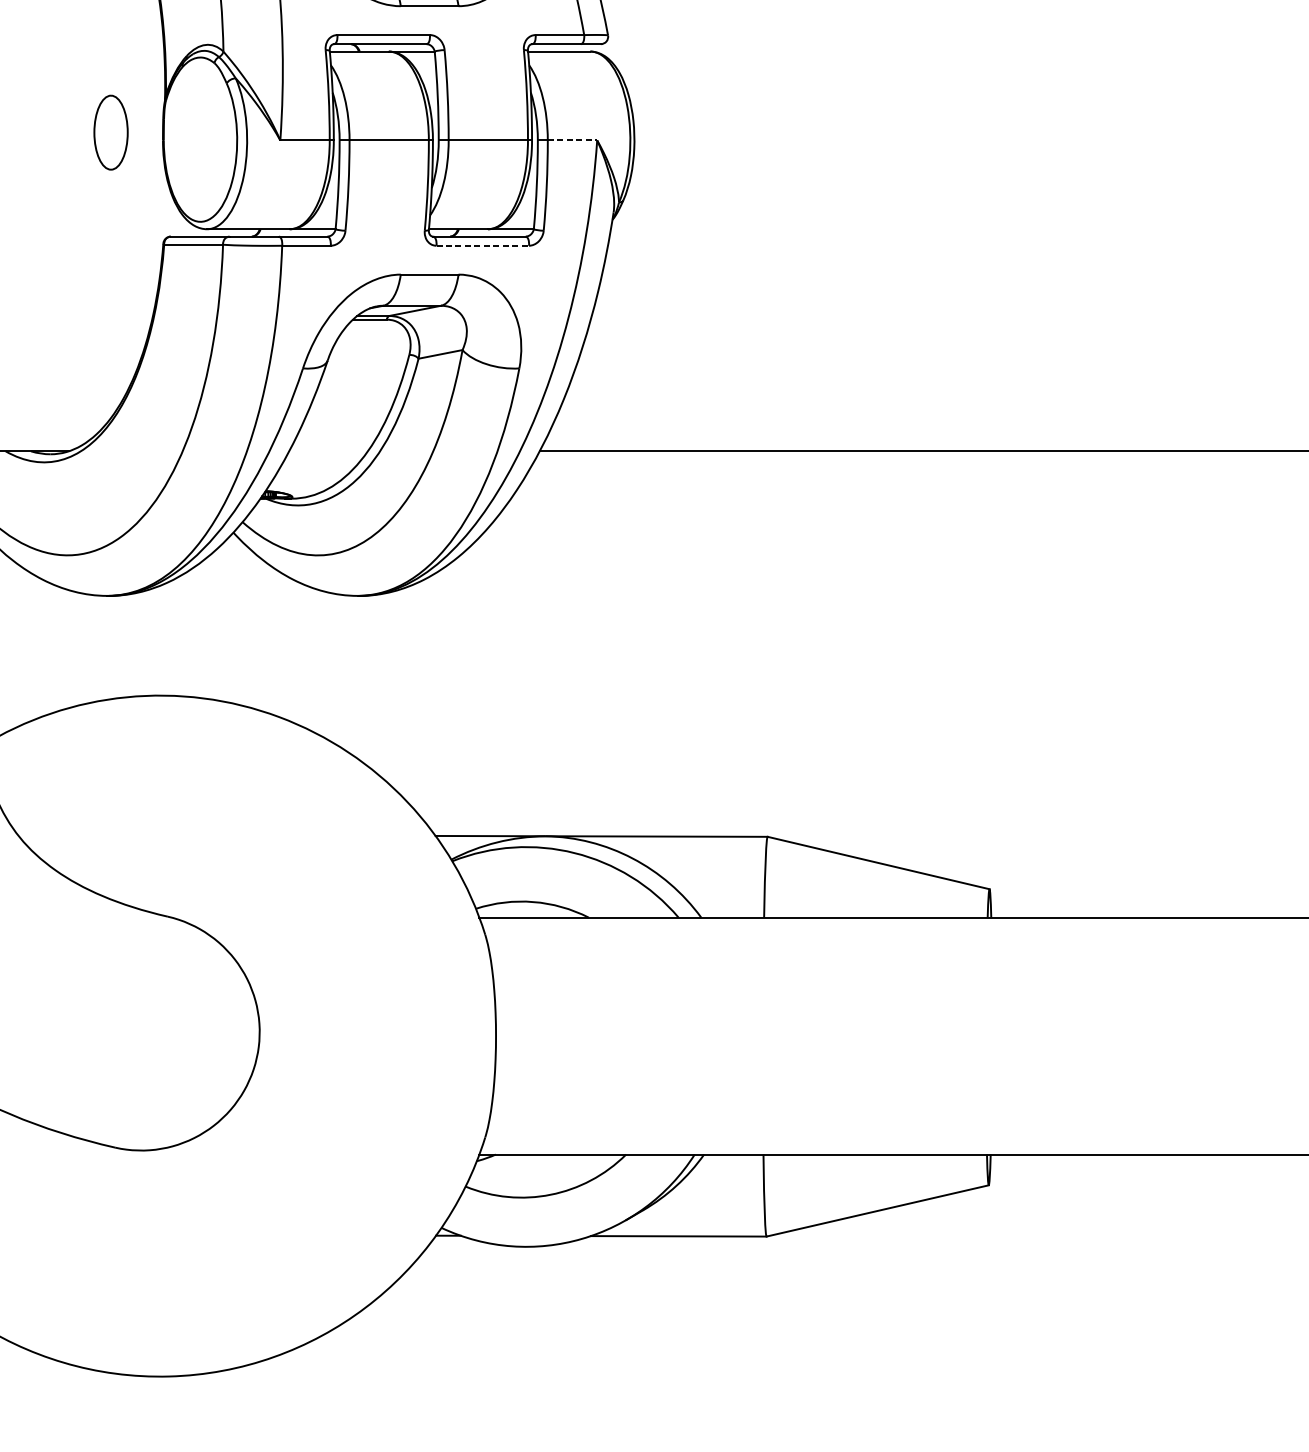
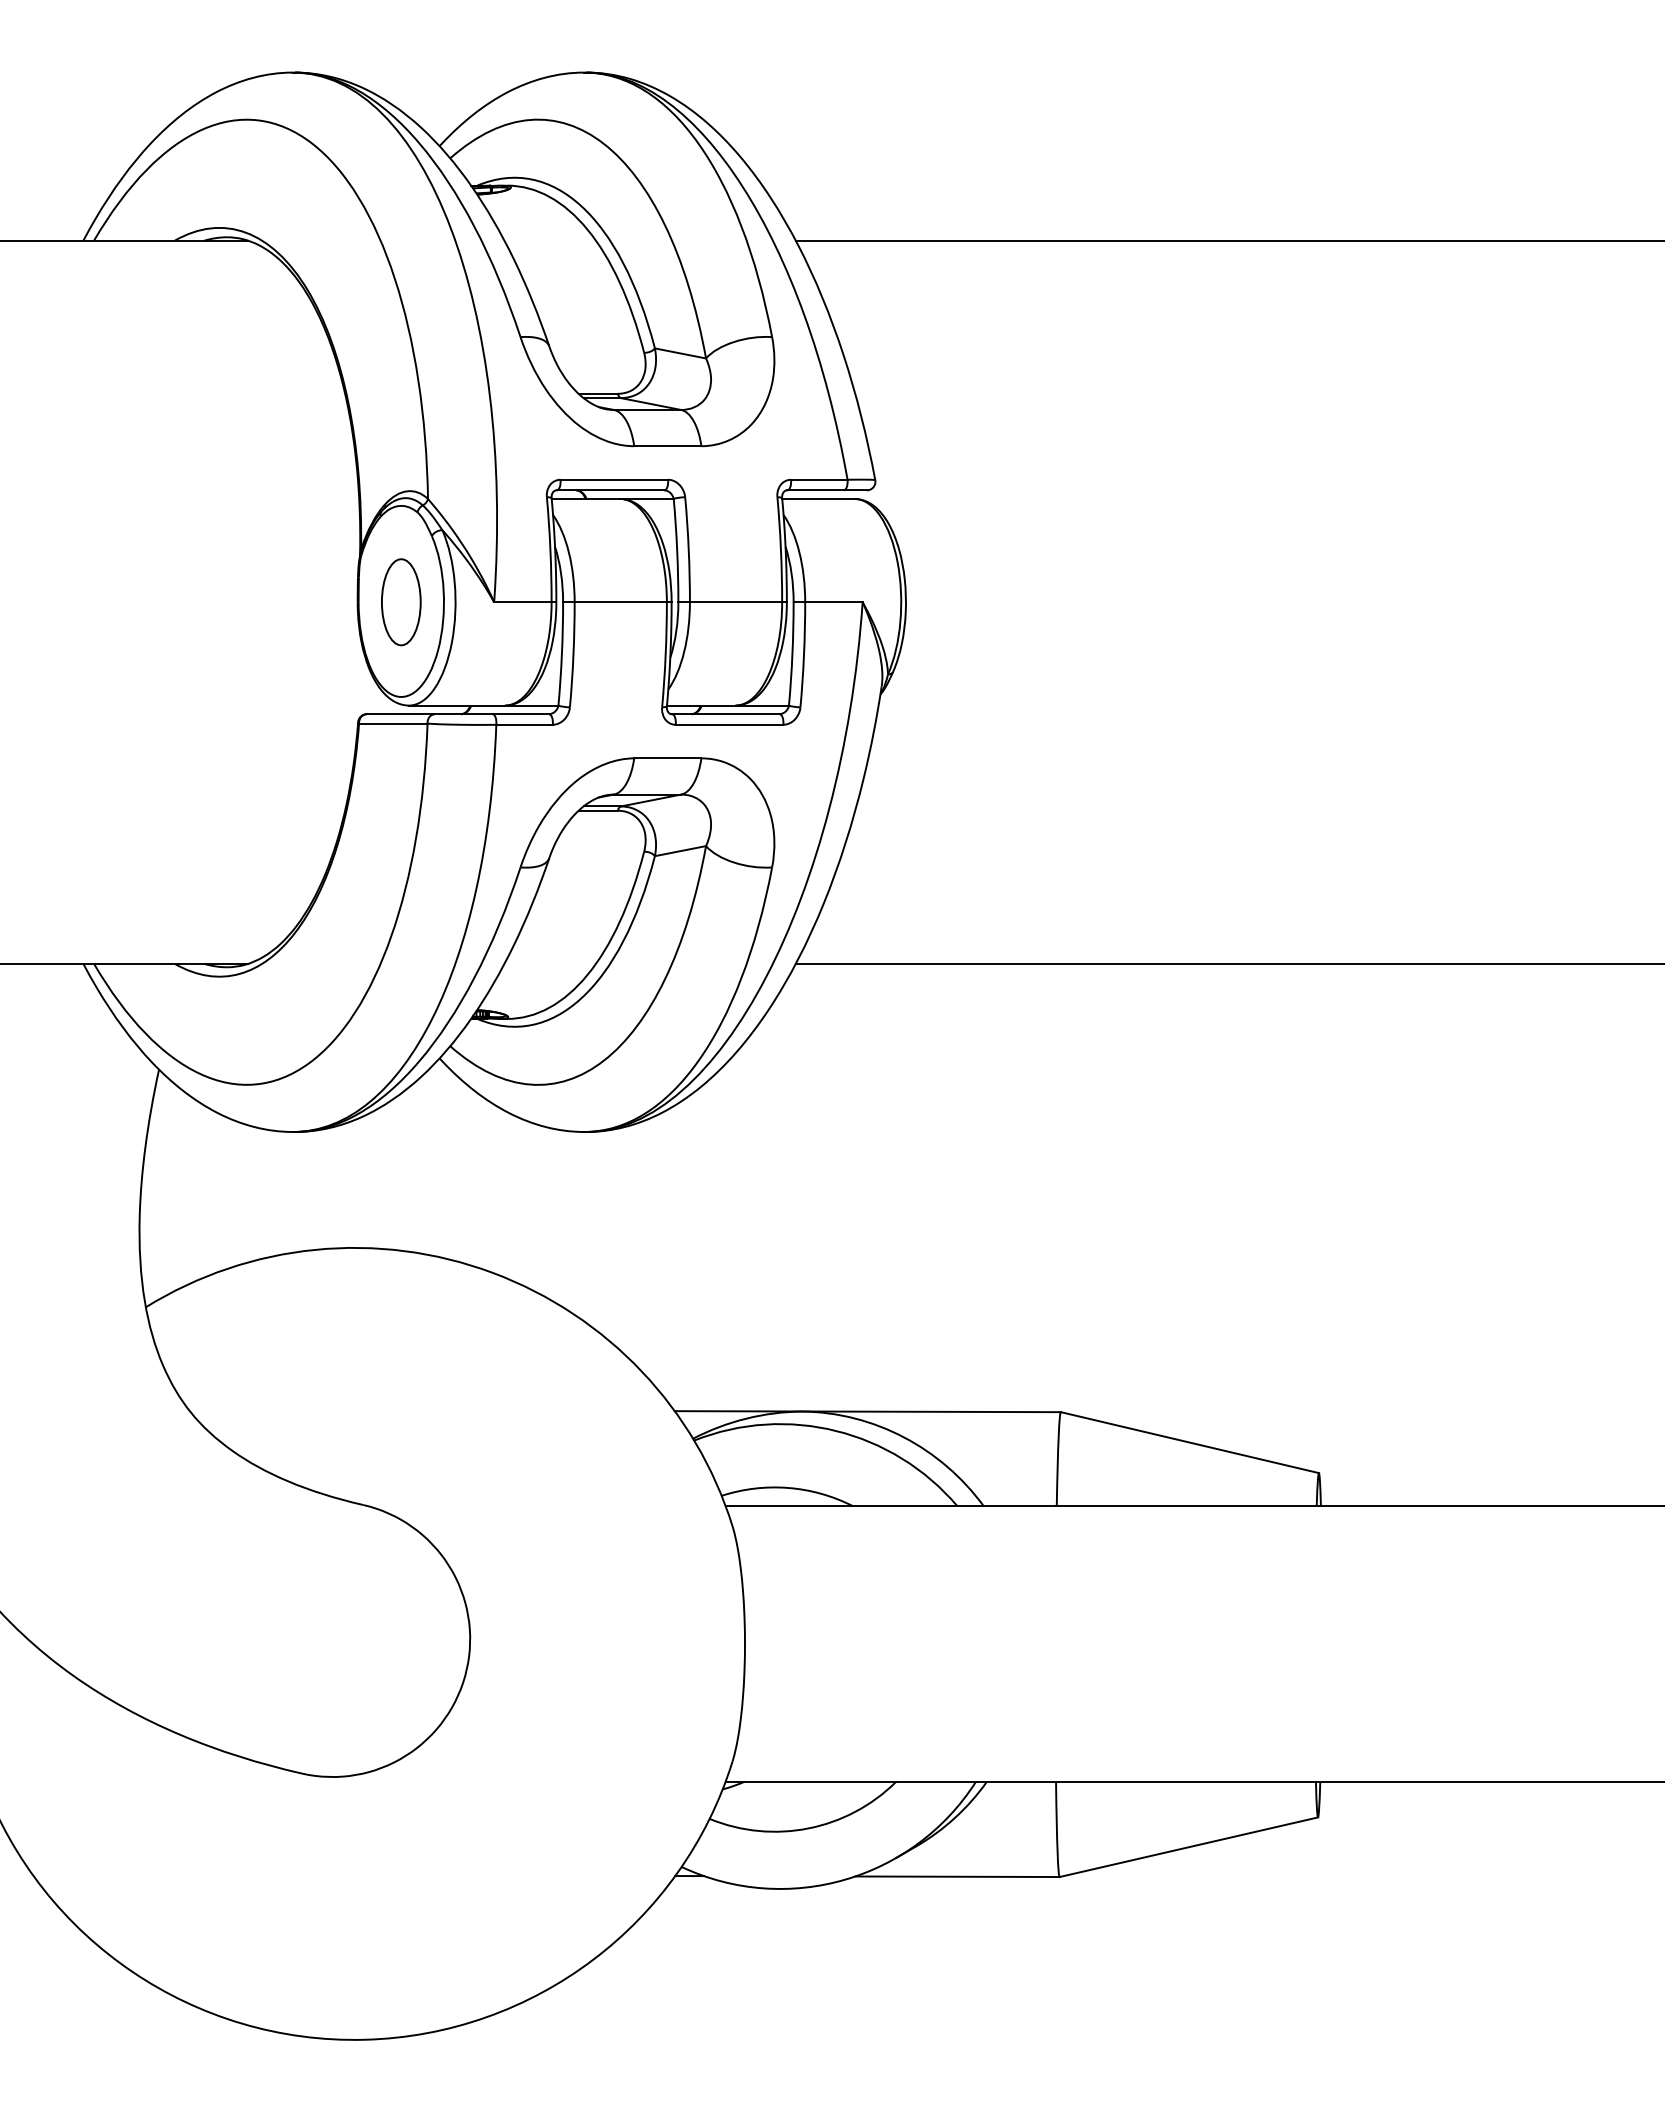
part: (111, 132) -> (401, 602), moved
line: (572, 140) -> (833, 602), dashed -> solid
line: (482, 245) -> (729, 724), dashed -> solid

